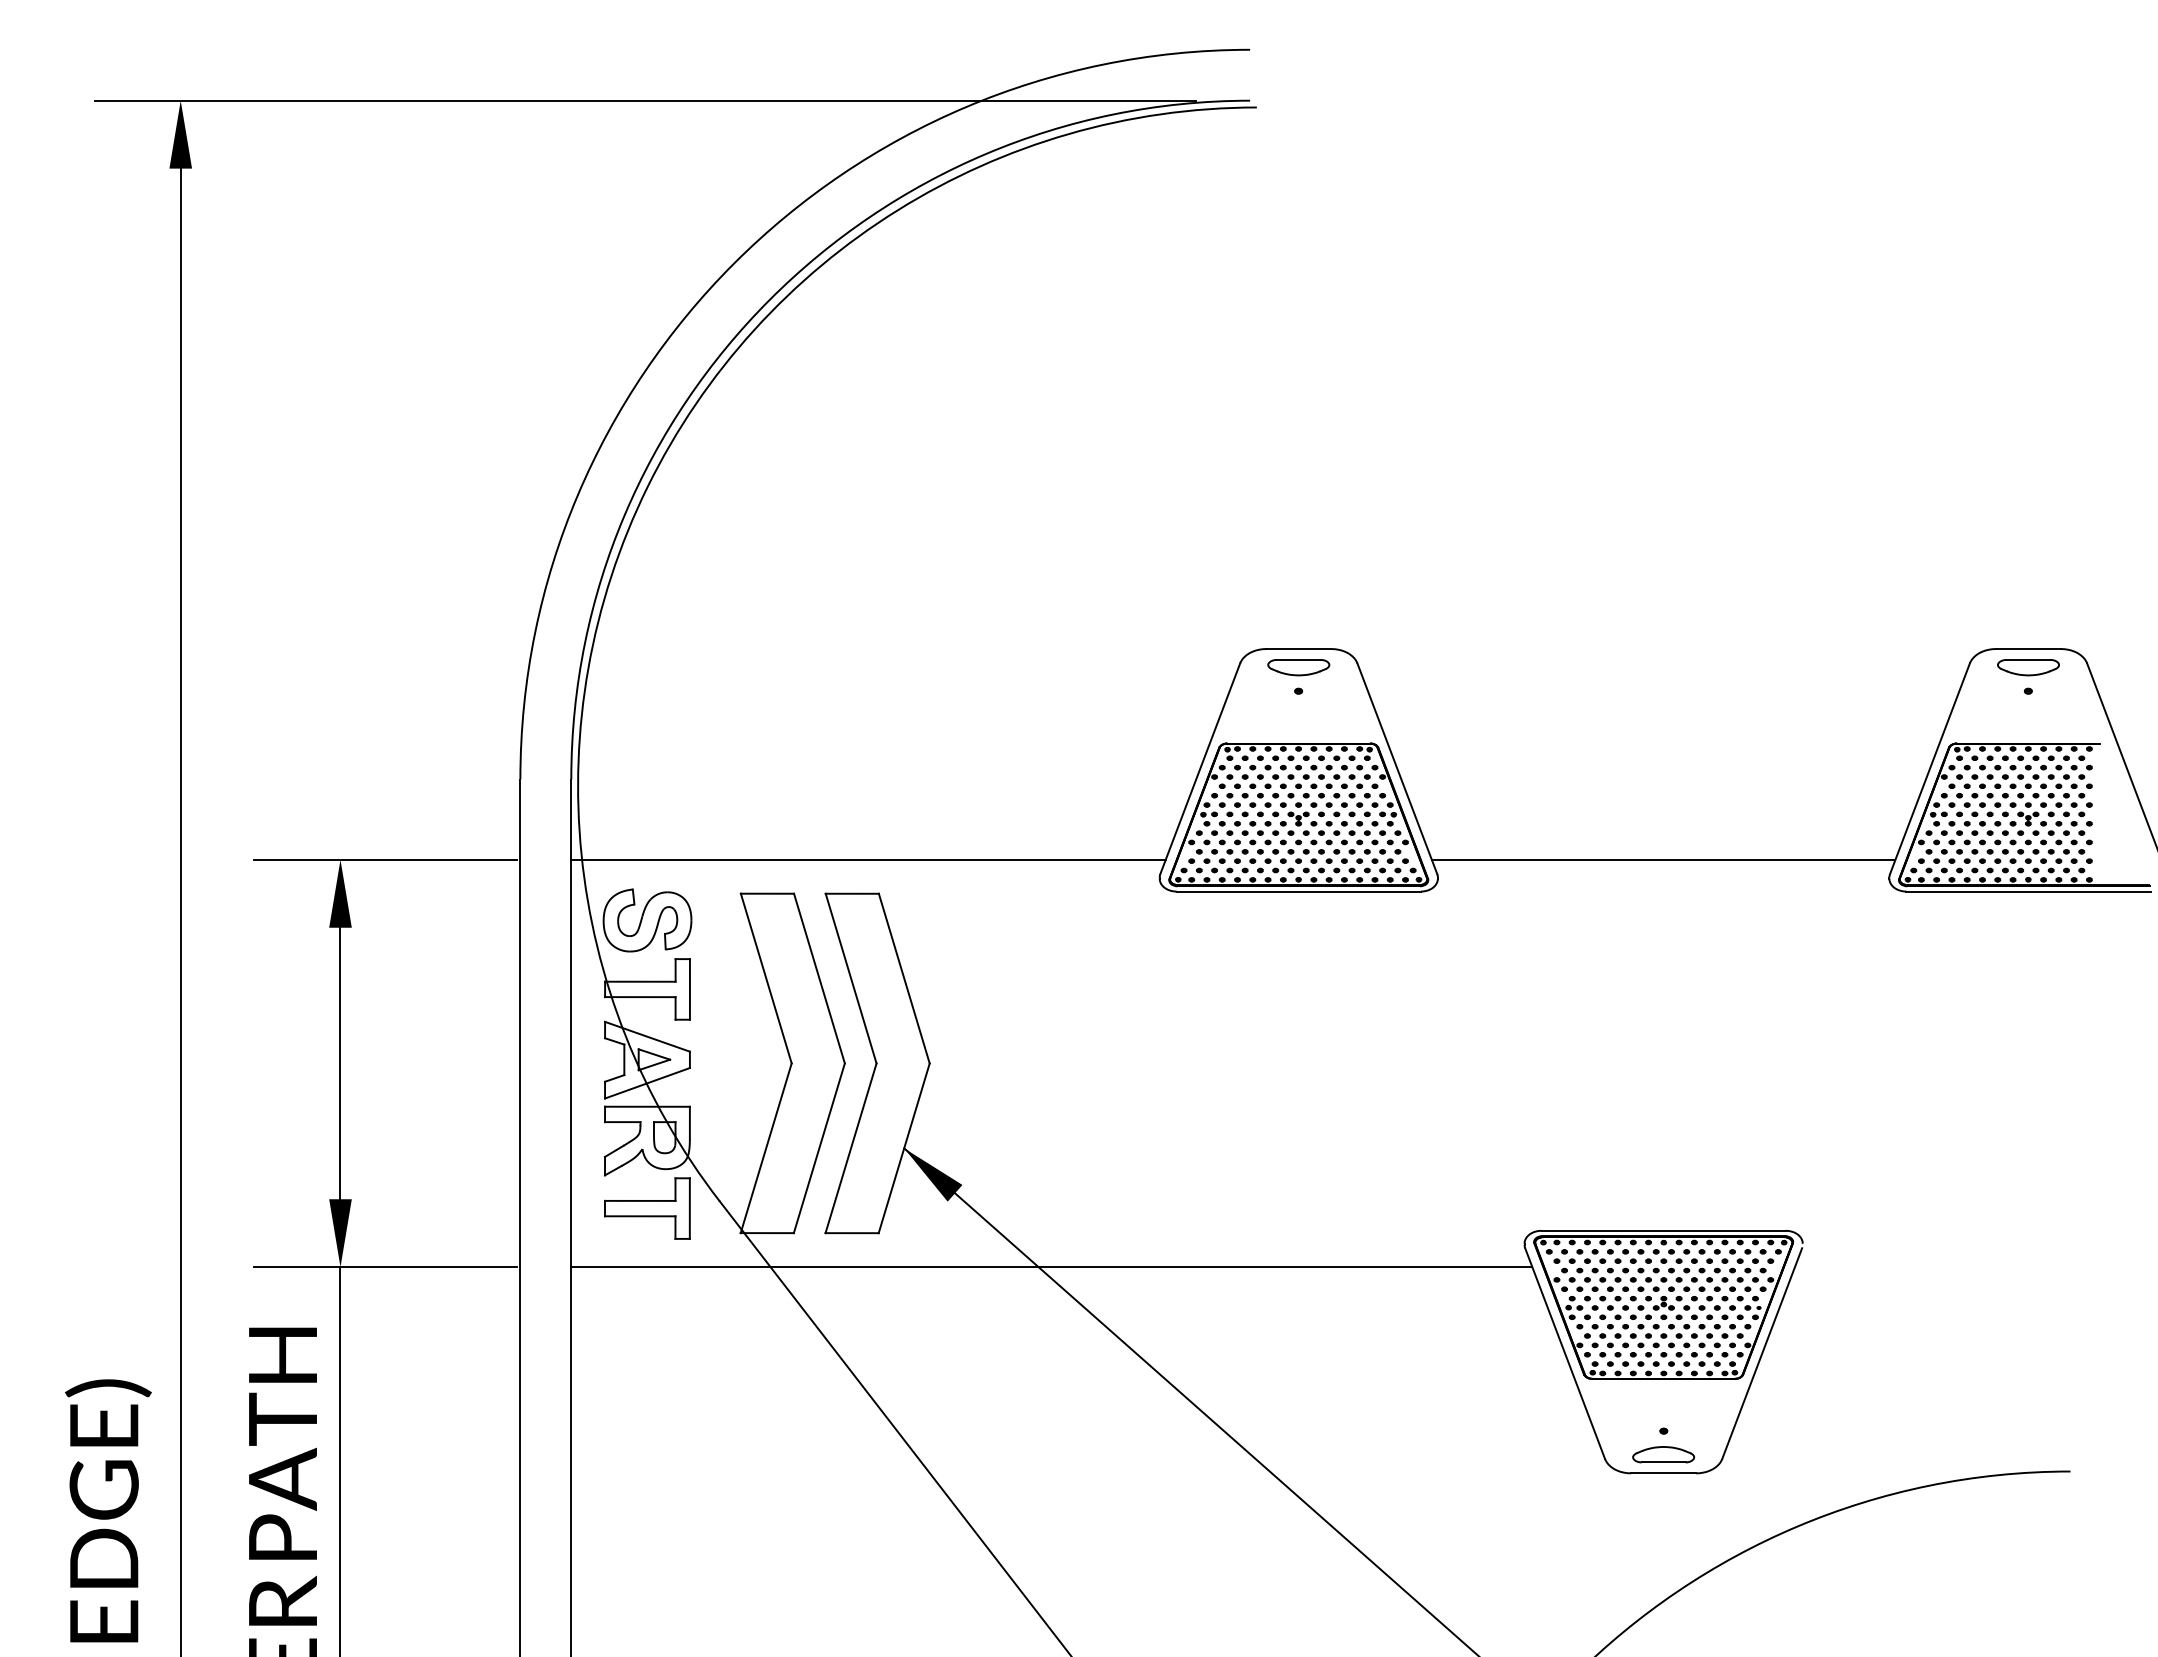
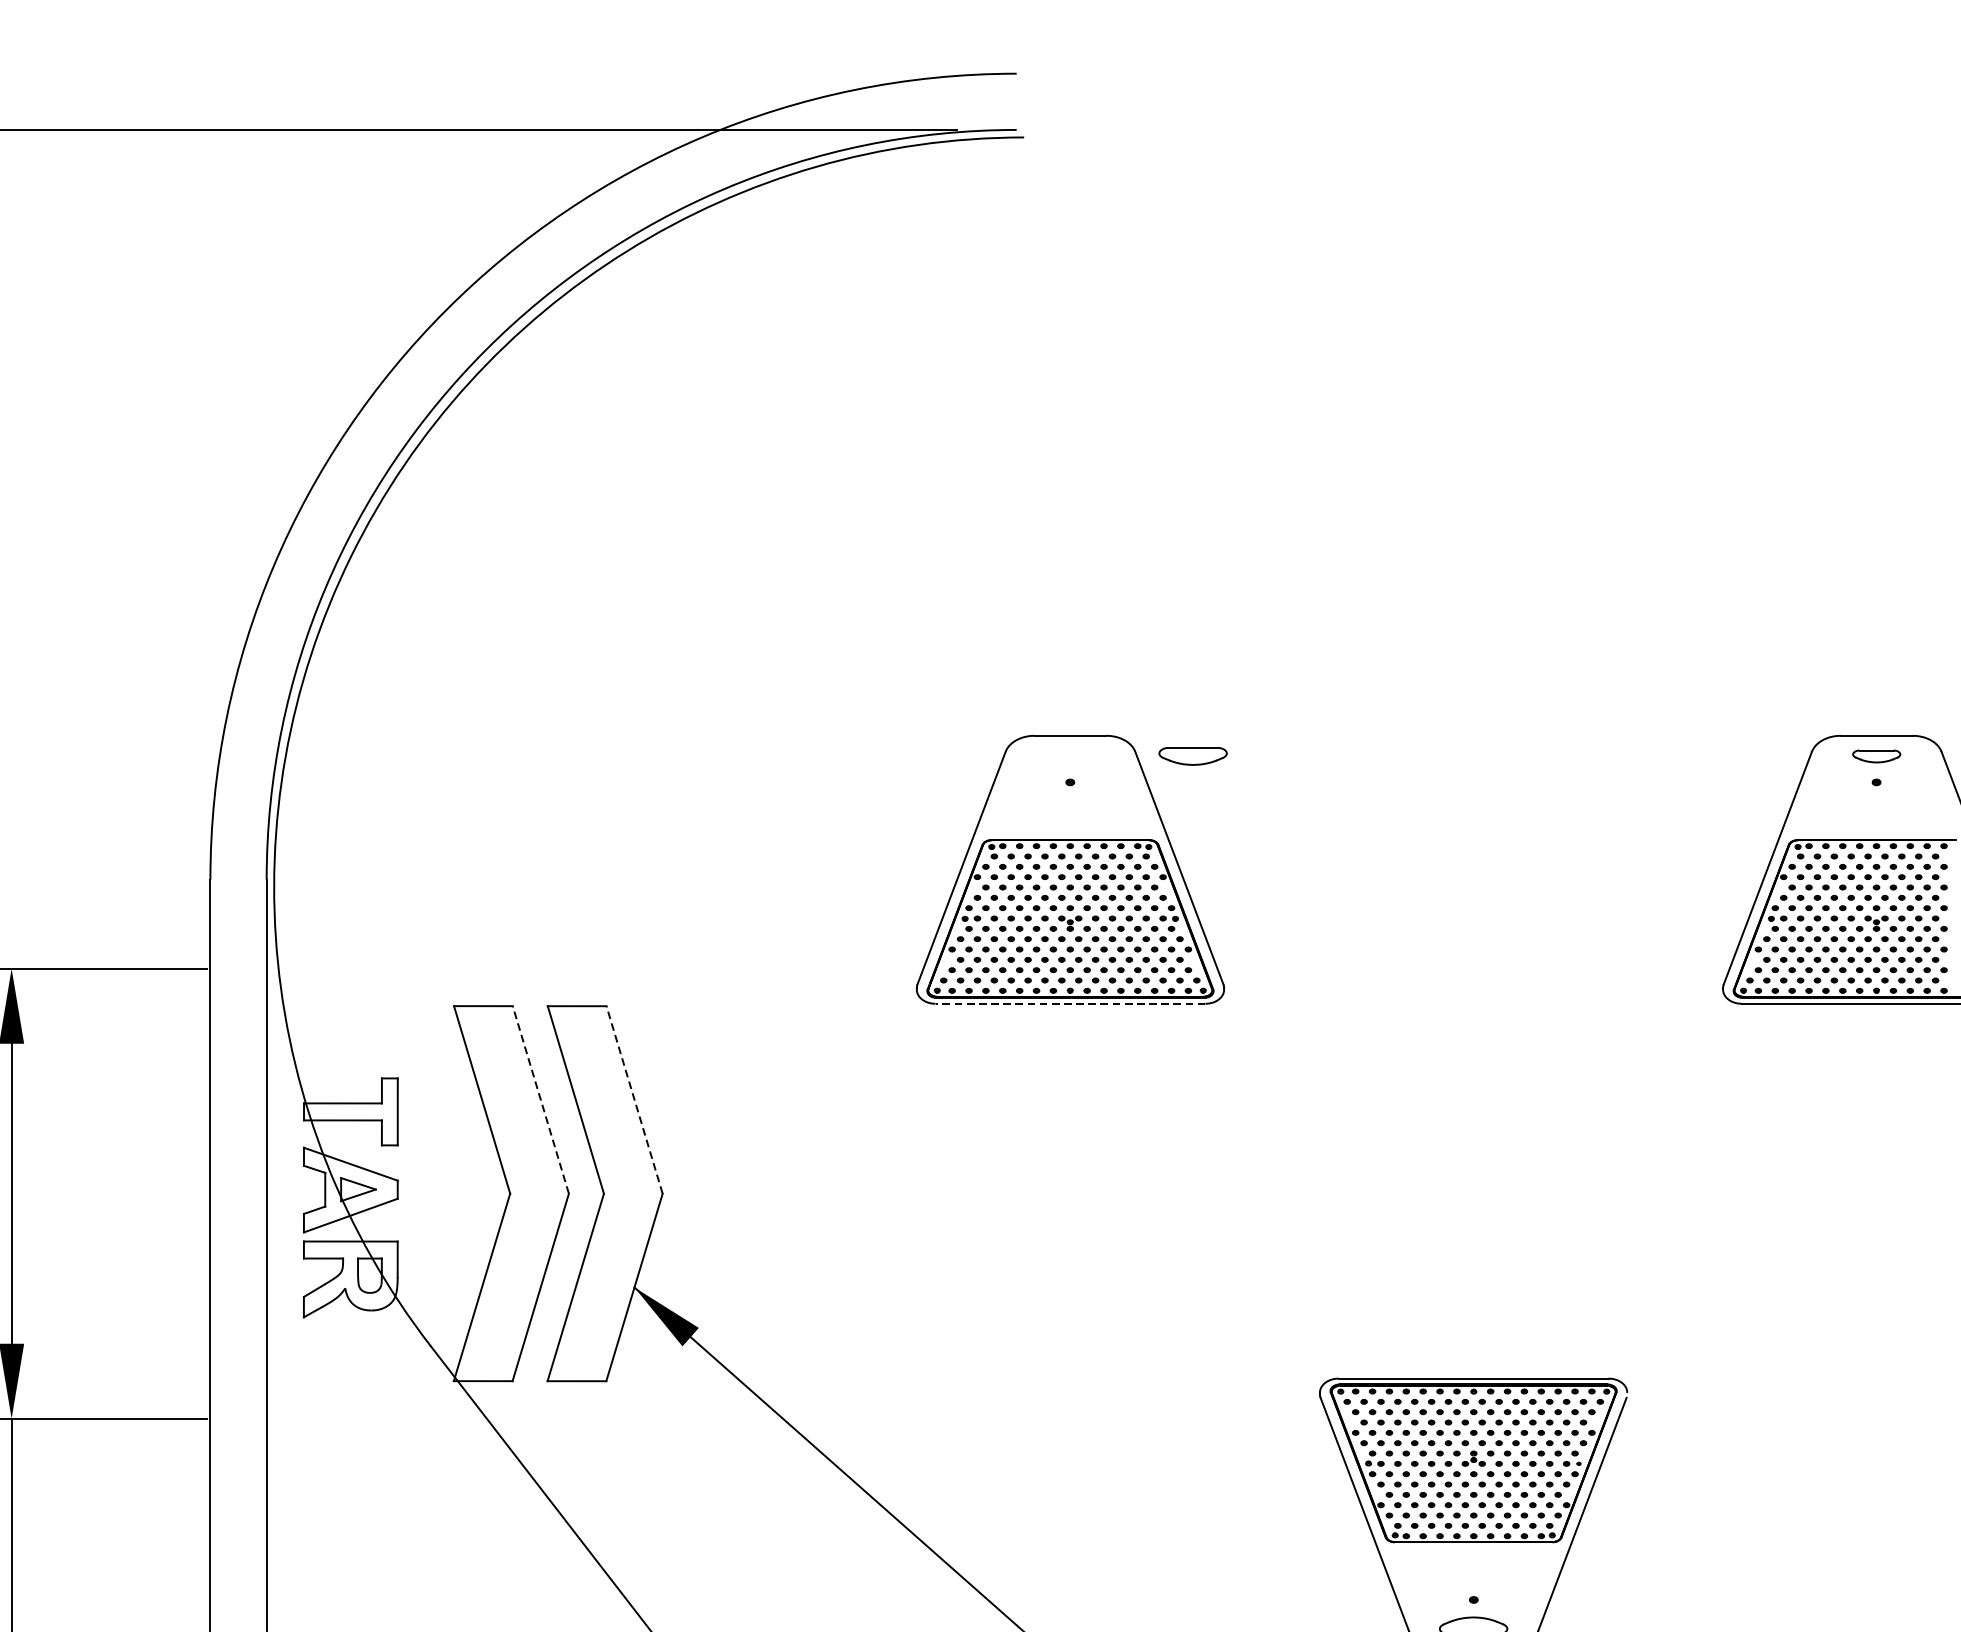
part: (1298, 667) -> (1192, 756), moved
part: (2028, 667) -> (1876, 756), size x0.7
line: (868, 859) -> (595, 968), removed
line: (1663, 859) -> (1473, 968), removed
line: (1298, 891) -> (1070, 1003), solid -> dashed
part: (647, 920) -> (350, 1035), removed
line: (819, 978) -> (540, 1099), solid -> dashed
line: (904, 978) -> (634, 1099), solid -> dashed
part: (647, 1208) -> (350, 1353), removed
line: (1051, 1267) -> (797, 1419), removed

